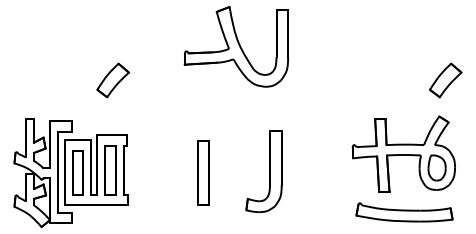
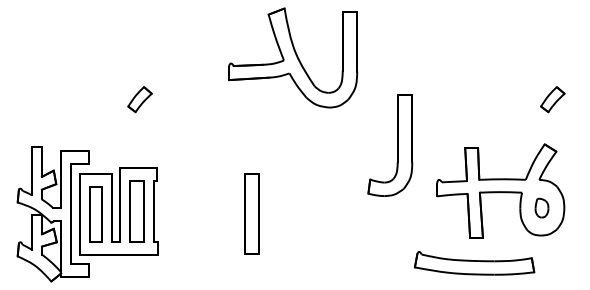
part: (112, 80) -> (139, 99), size x0.6
part: (445, 80) -> (552, 99), size x0.6
part: (436, 167) -> (541, 207), size x0.6
part: (269, 171) -> (397, 145), moved
part: (404, 212) -> (474, 263), moved

